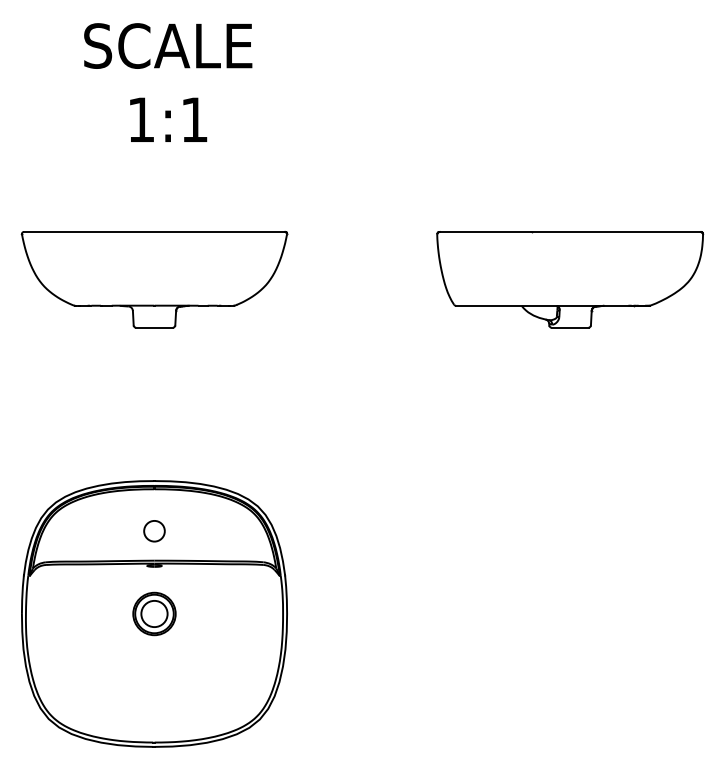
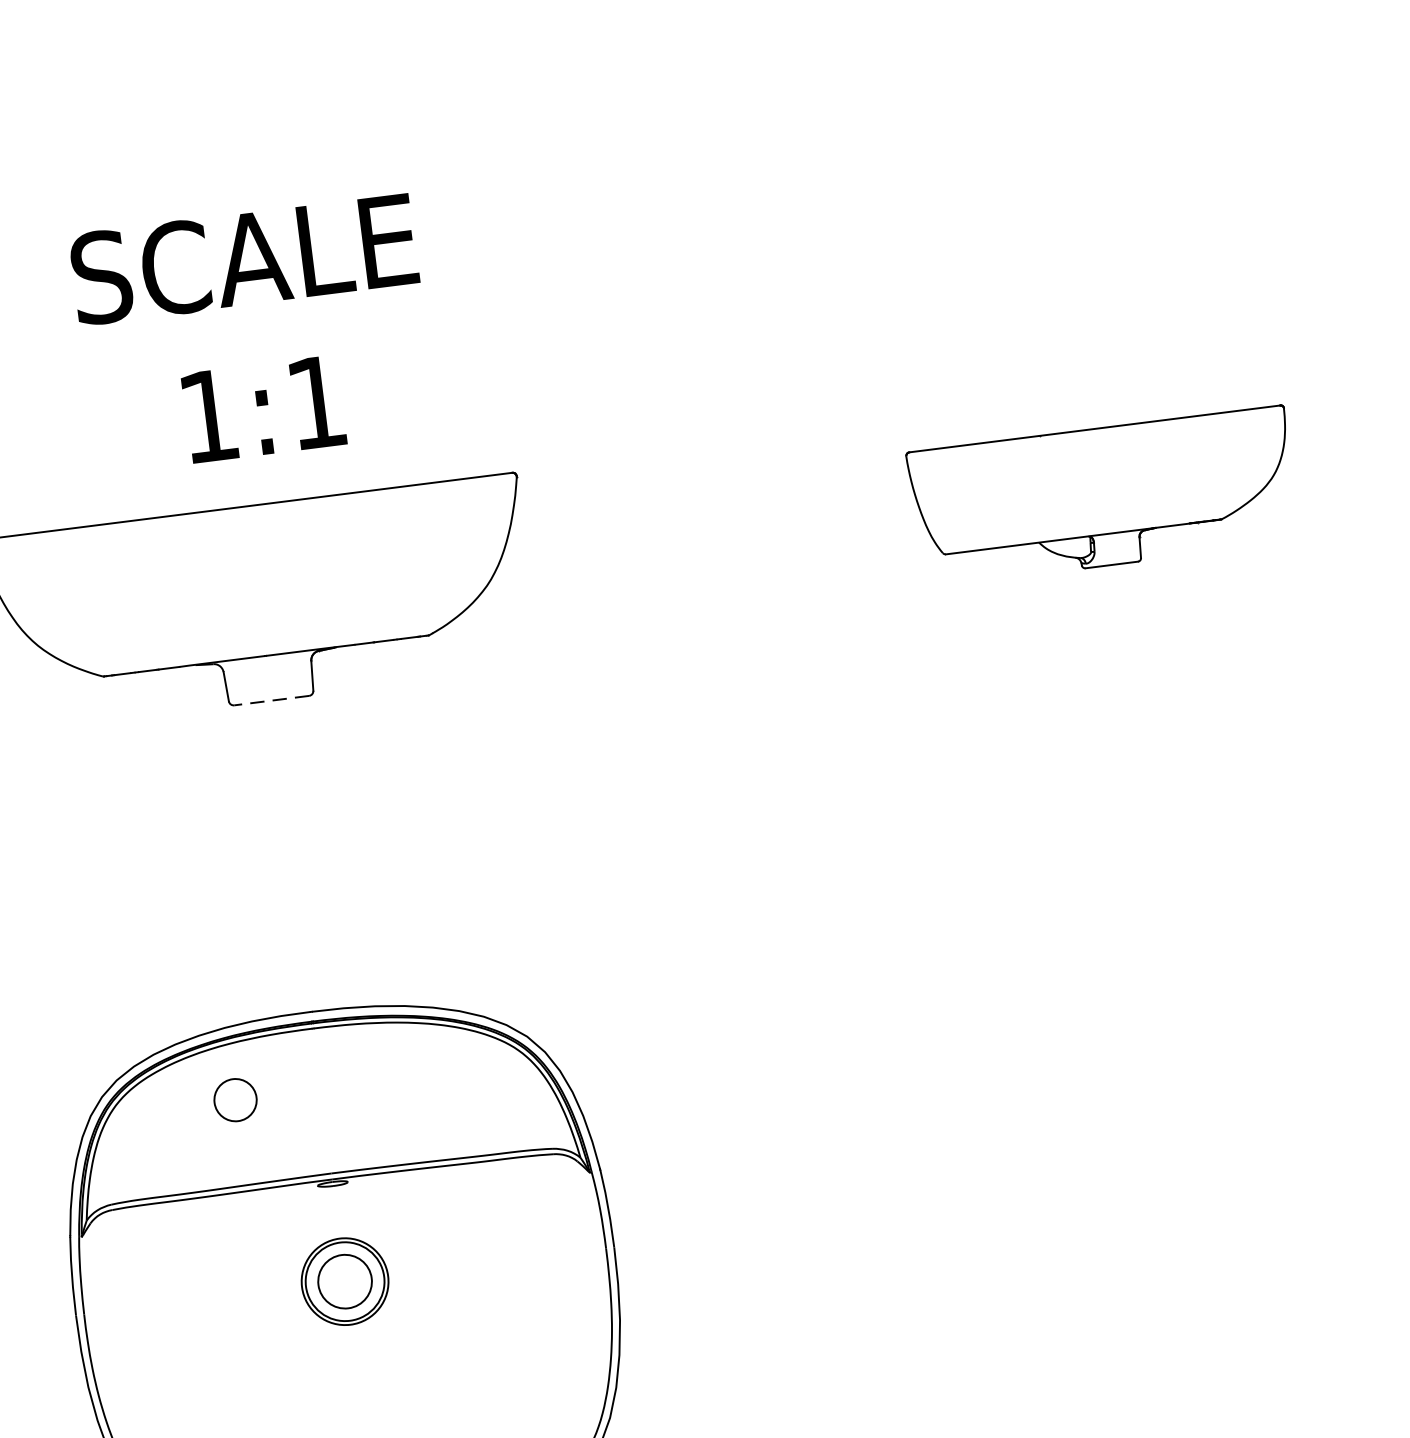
text: (168, 82) -> (254, 333), moved
part: (570, 279) -> (1103, 496), size x0.7
line: (154, 327) -> (271, 700), solid -> dashed
circle: (154, 531) -> (235, 1100), moved

